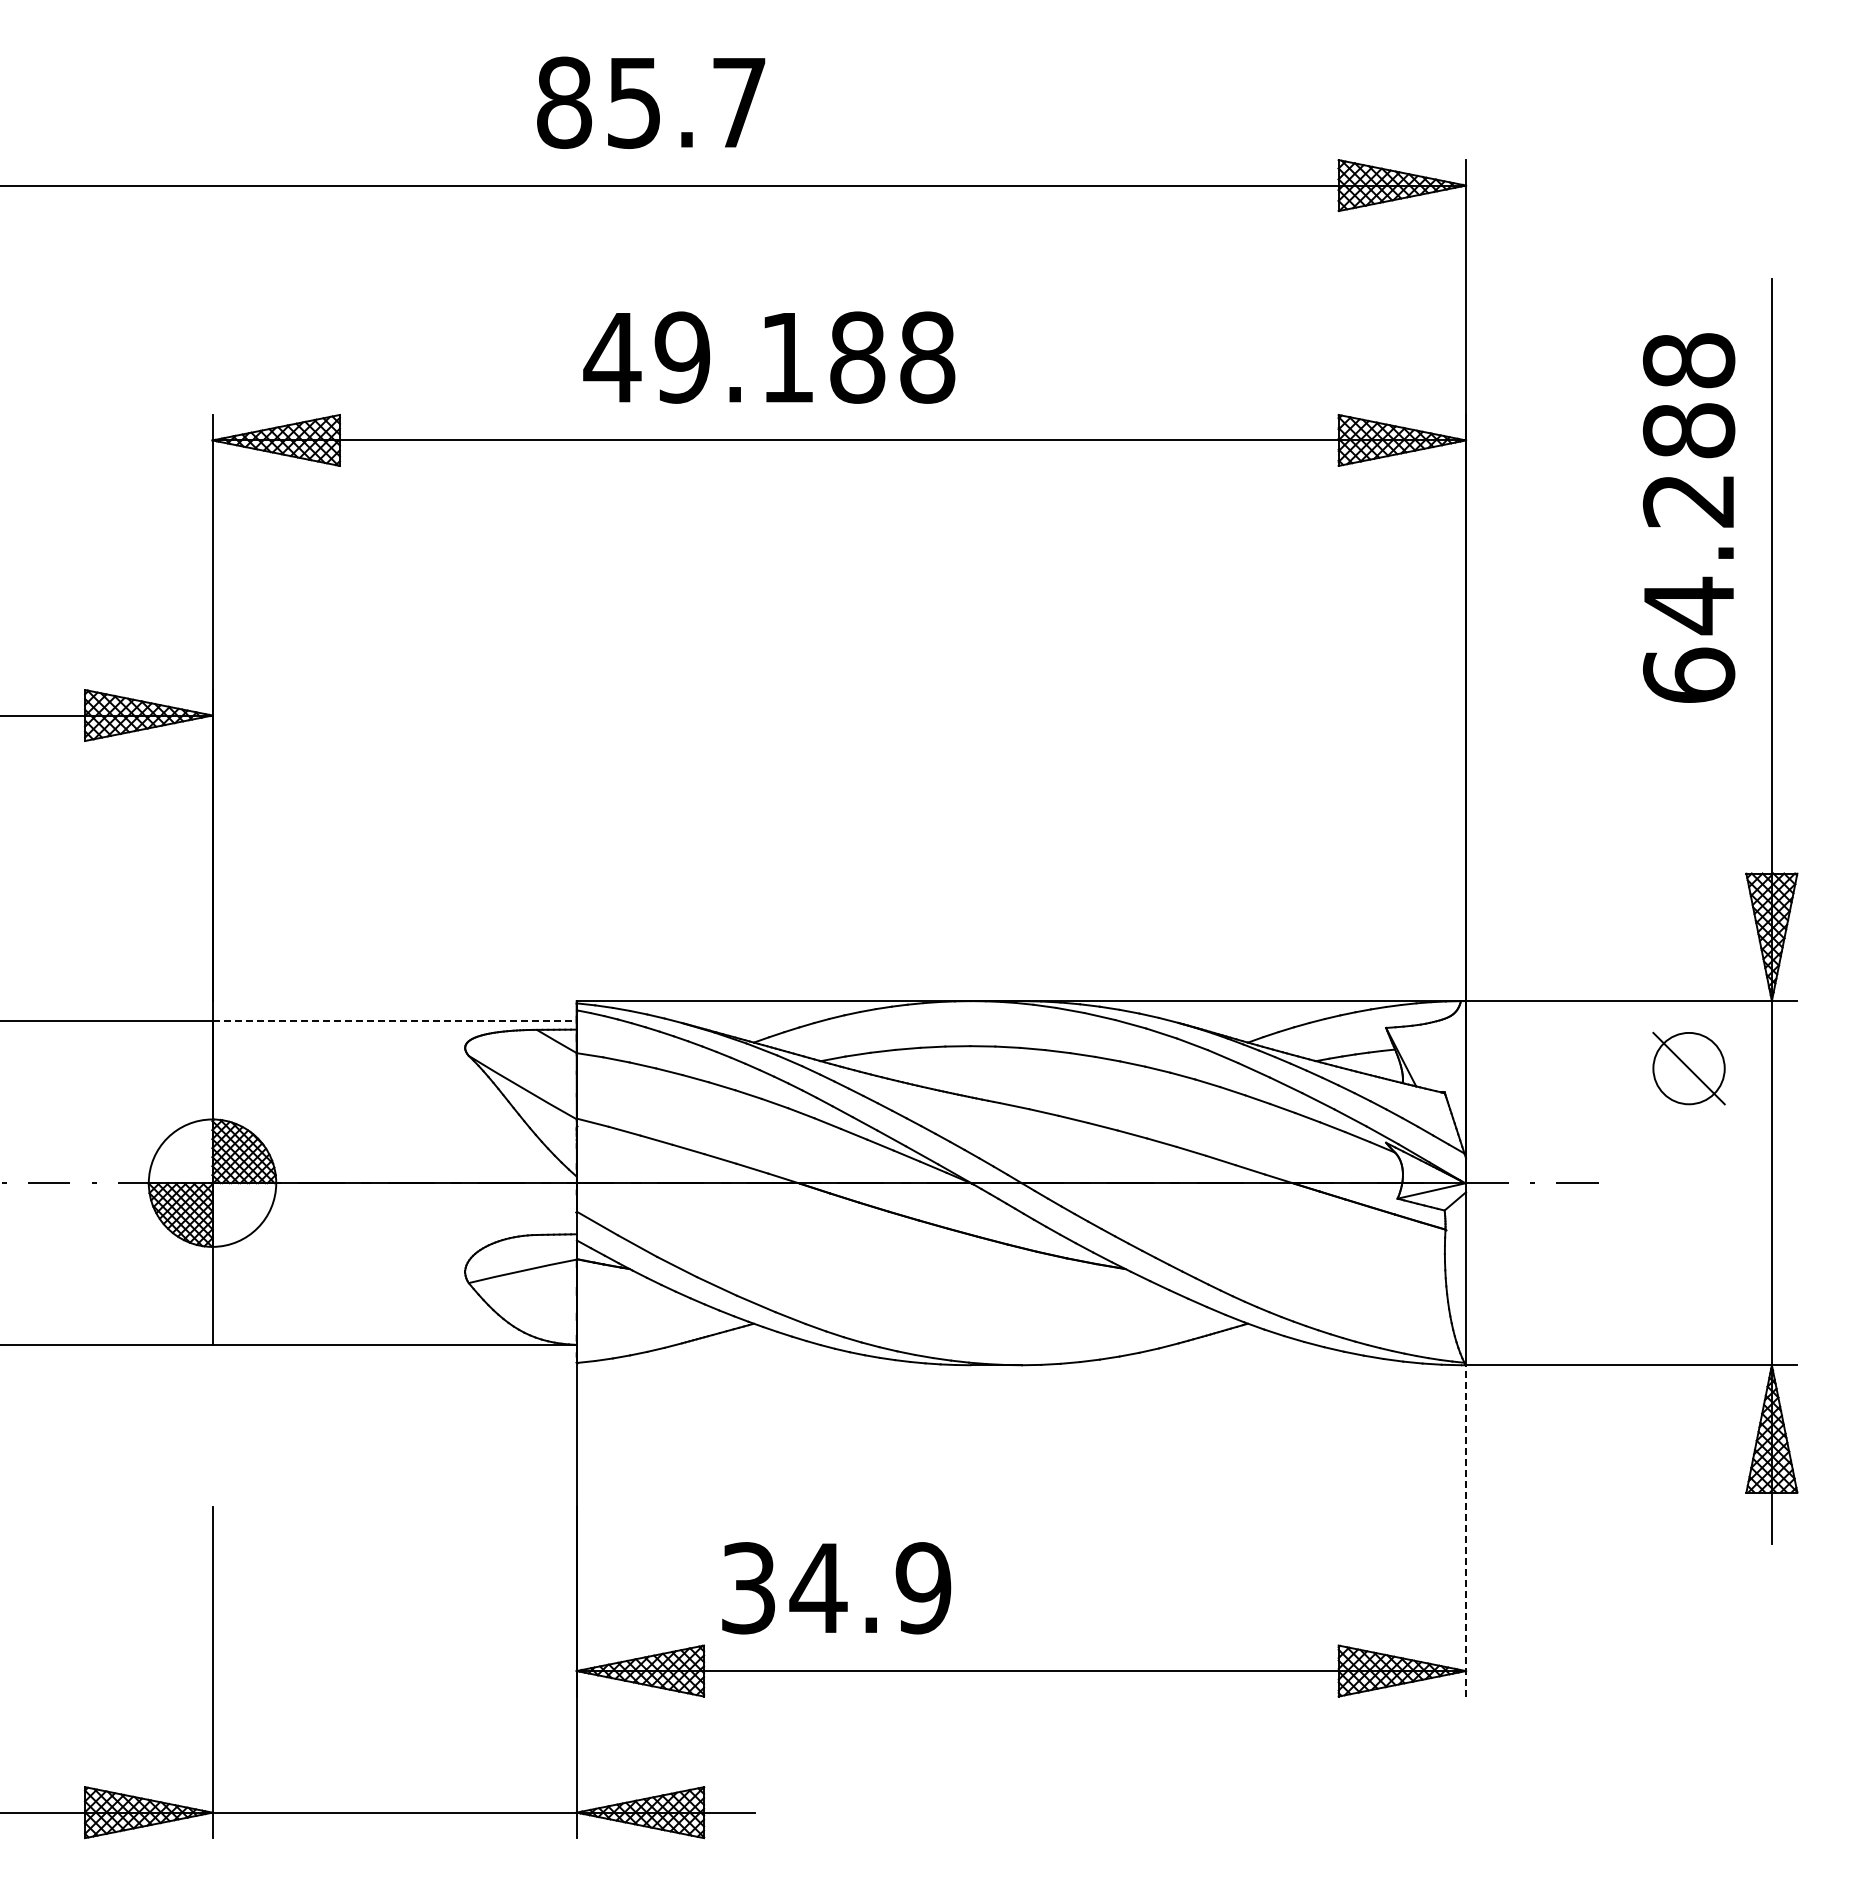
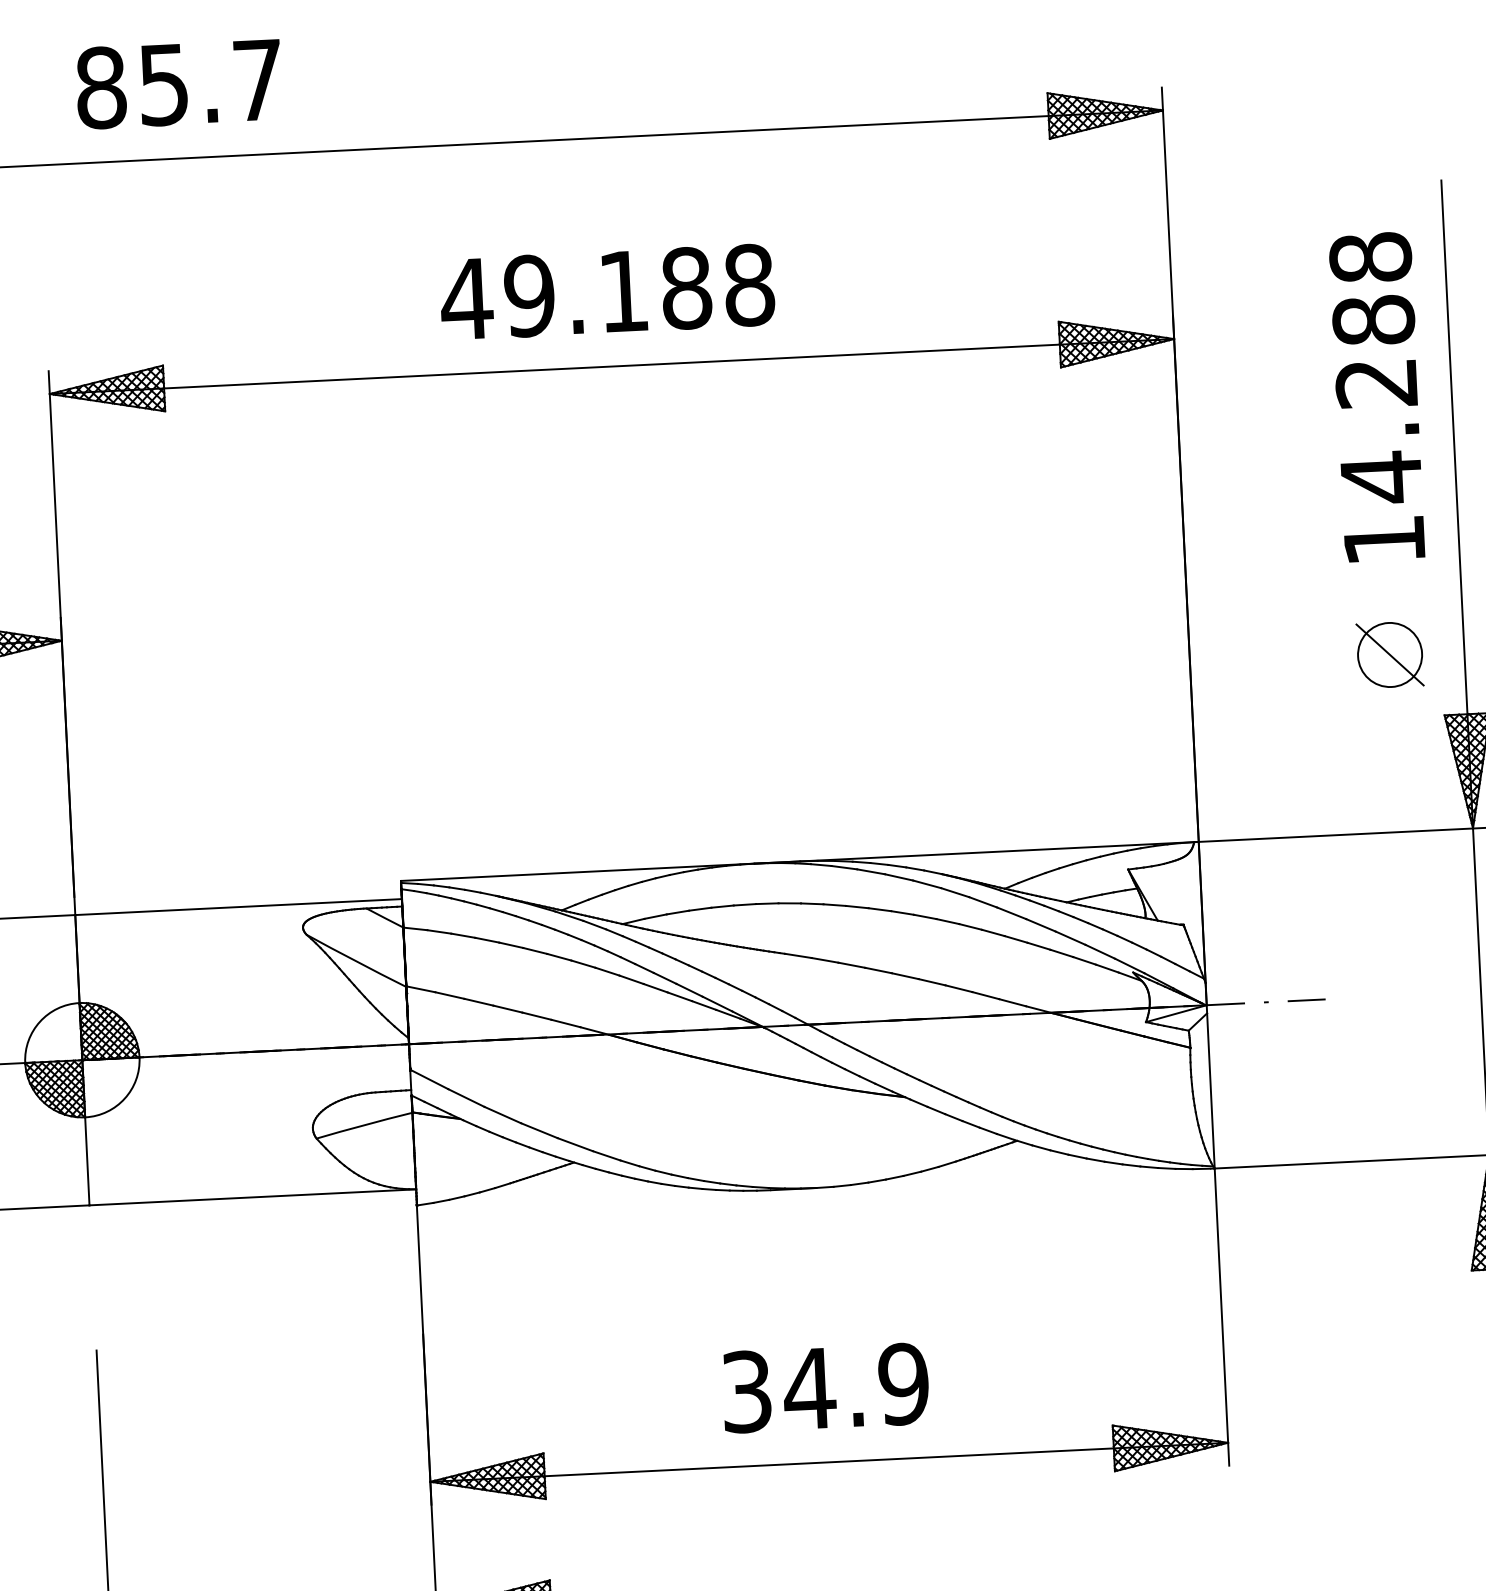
text: (651, 102) -> (179, 83), moved
text: (769, 357) -> (607, 292), moved
text: (1688, 674) -> (1383, 539), 64.288 -> 14.288
line: (395, 1021) -> (239, 907), dashed -> solid
part: (1688, 1068) -> (1389, 654), moved
line: (1466, 1530) -> (1222, 1316), dashed -> solid
text: (836, 1588) -> (825, 1388), moved

